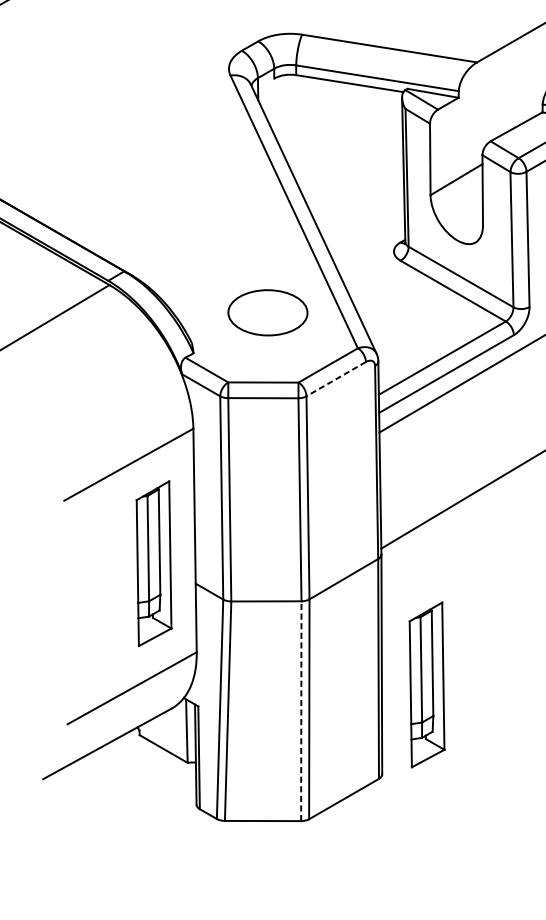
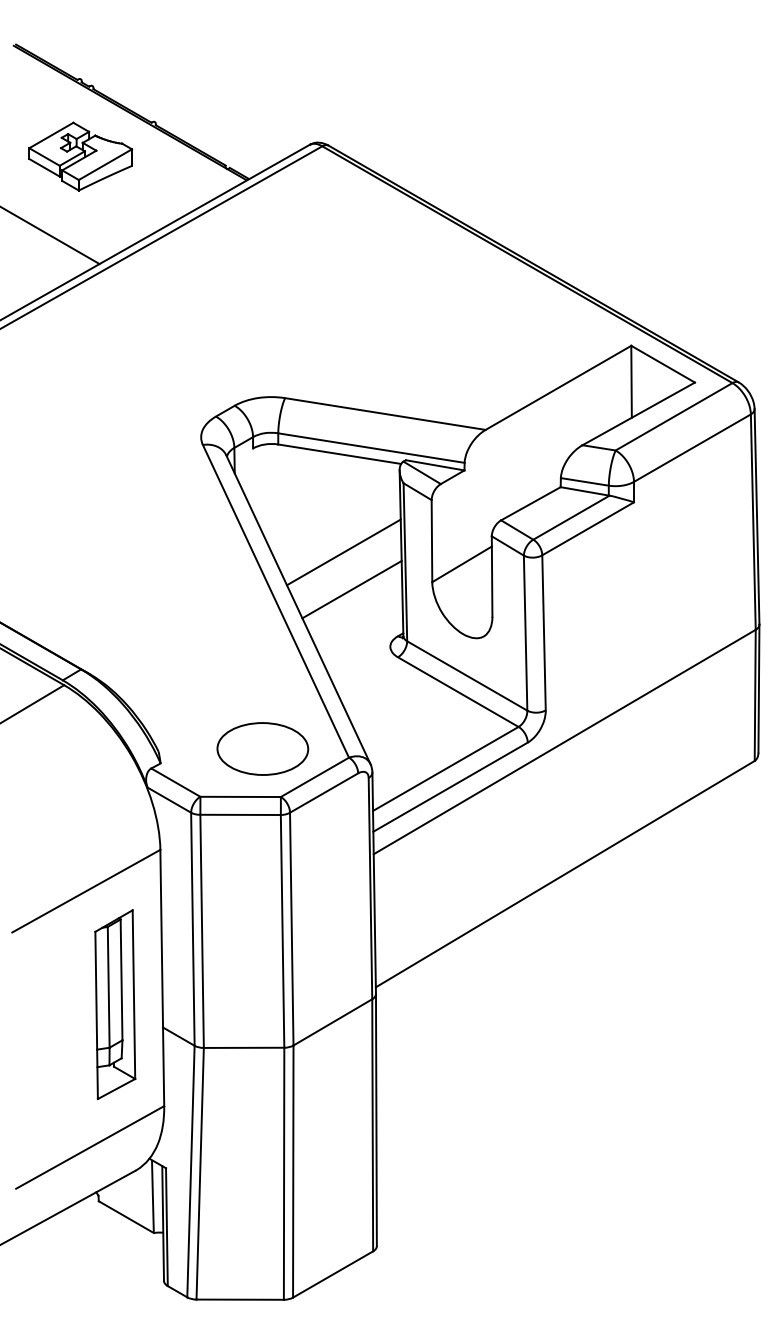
line: (353, 169) -> (343, 552), added
line: (360, 201) -> (351, 589), added
part: (267, 312) -> (262, 748), moved
line: (335, 379) -> (323, 793), dashed -> solid
part: (427, 684) -> (428, 1143), removed
line: (301, 710) -> (284, 1173), dashed -> solid

